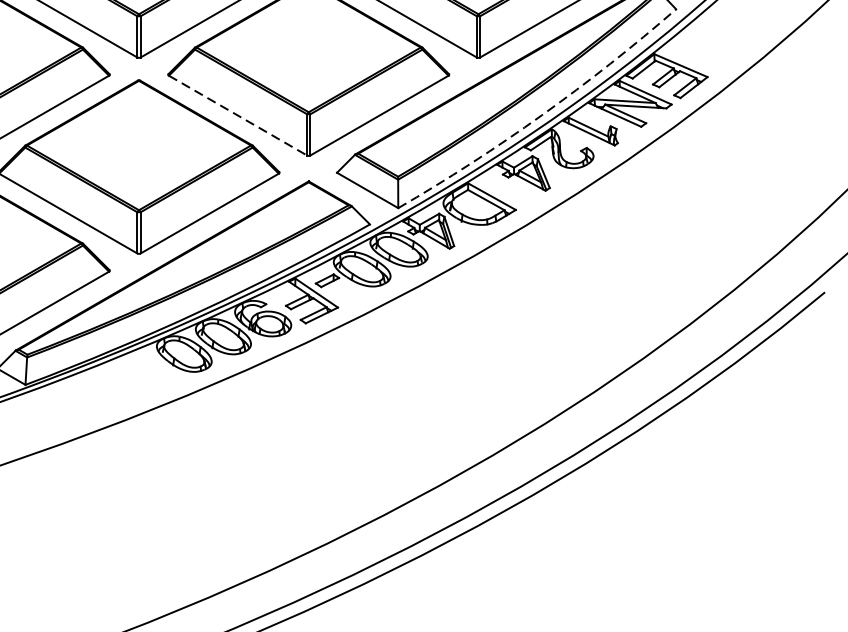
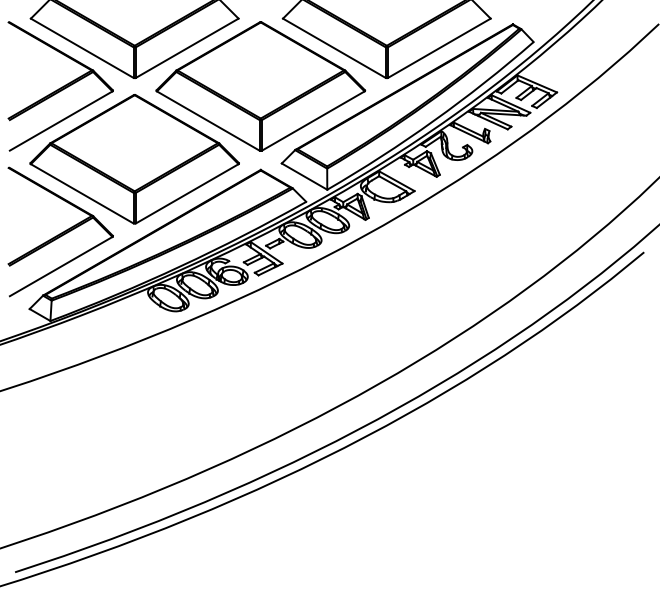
arc: (541, 114) -> (433, 120), dashed -> solid
line: (238, 116) -> (208, 121), dashed -> solid

